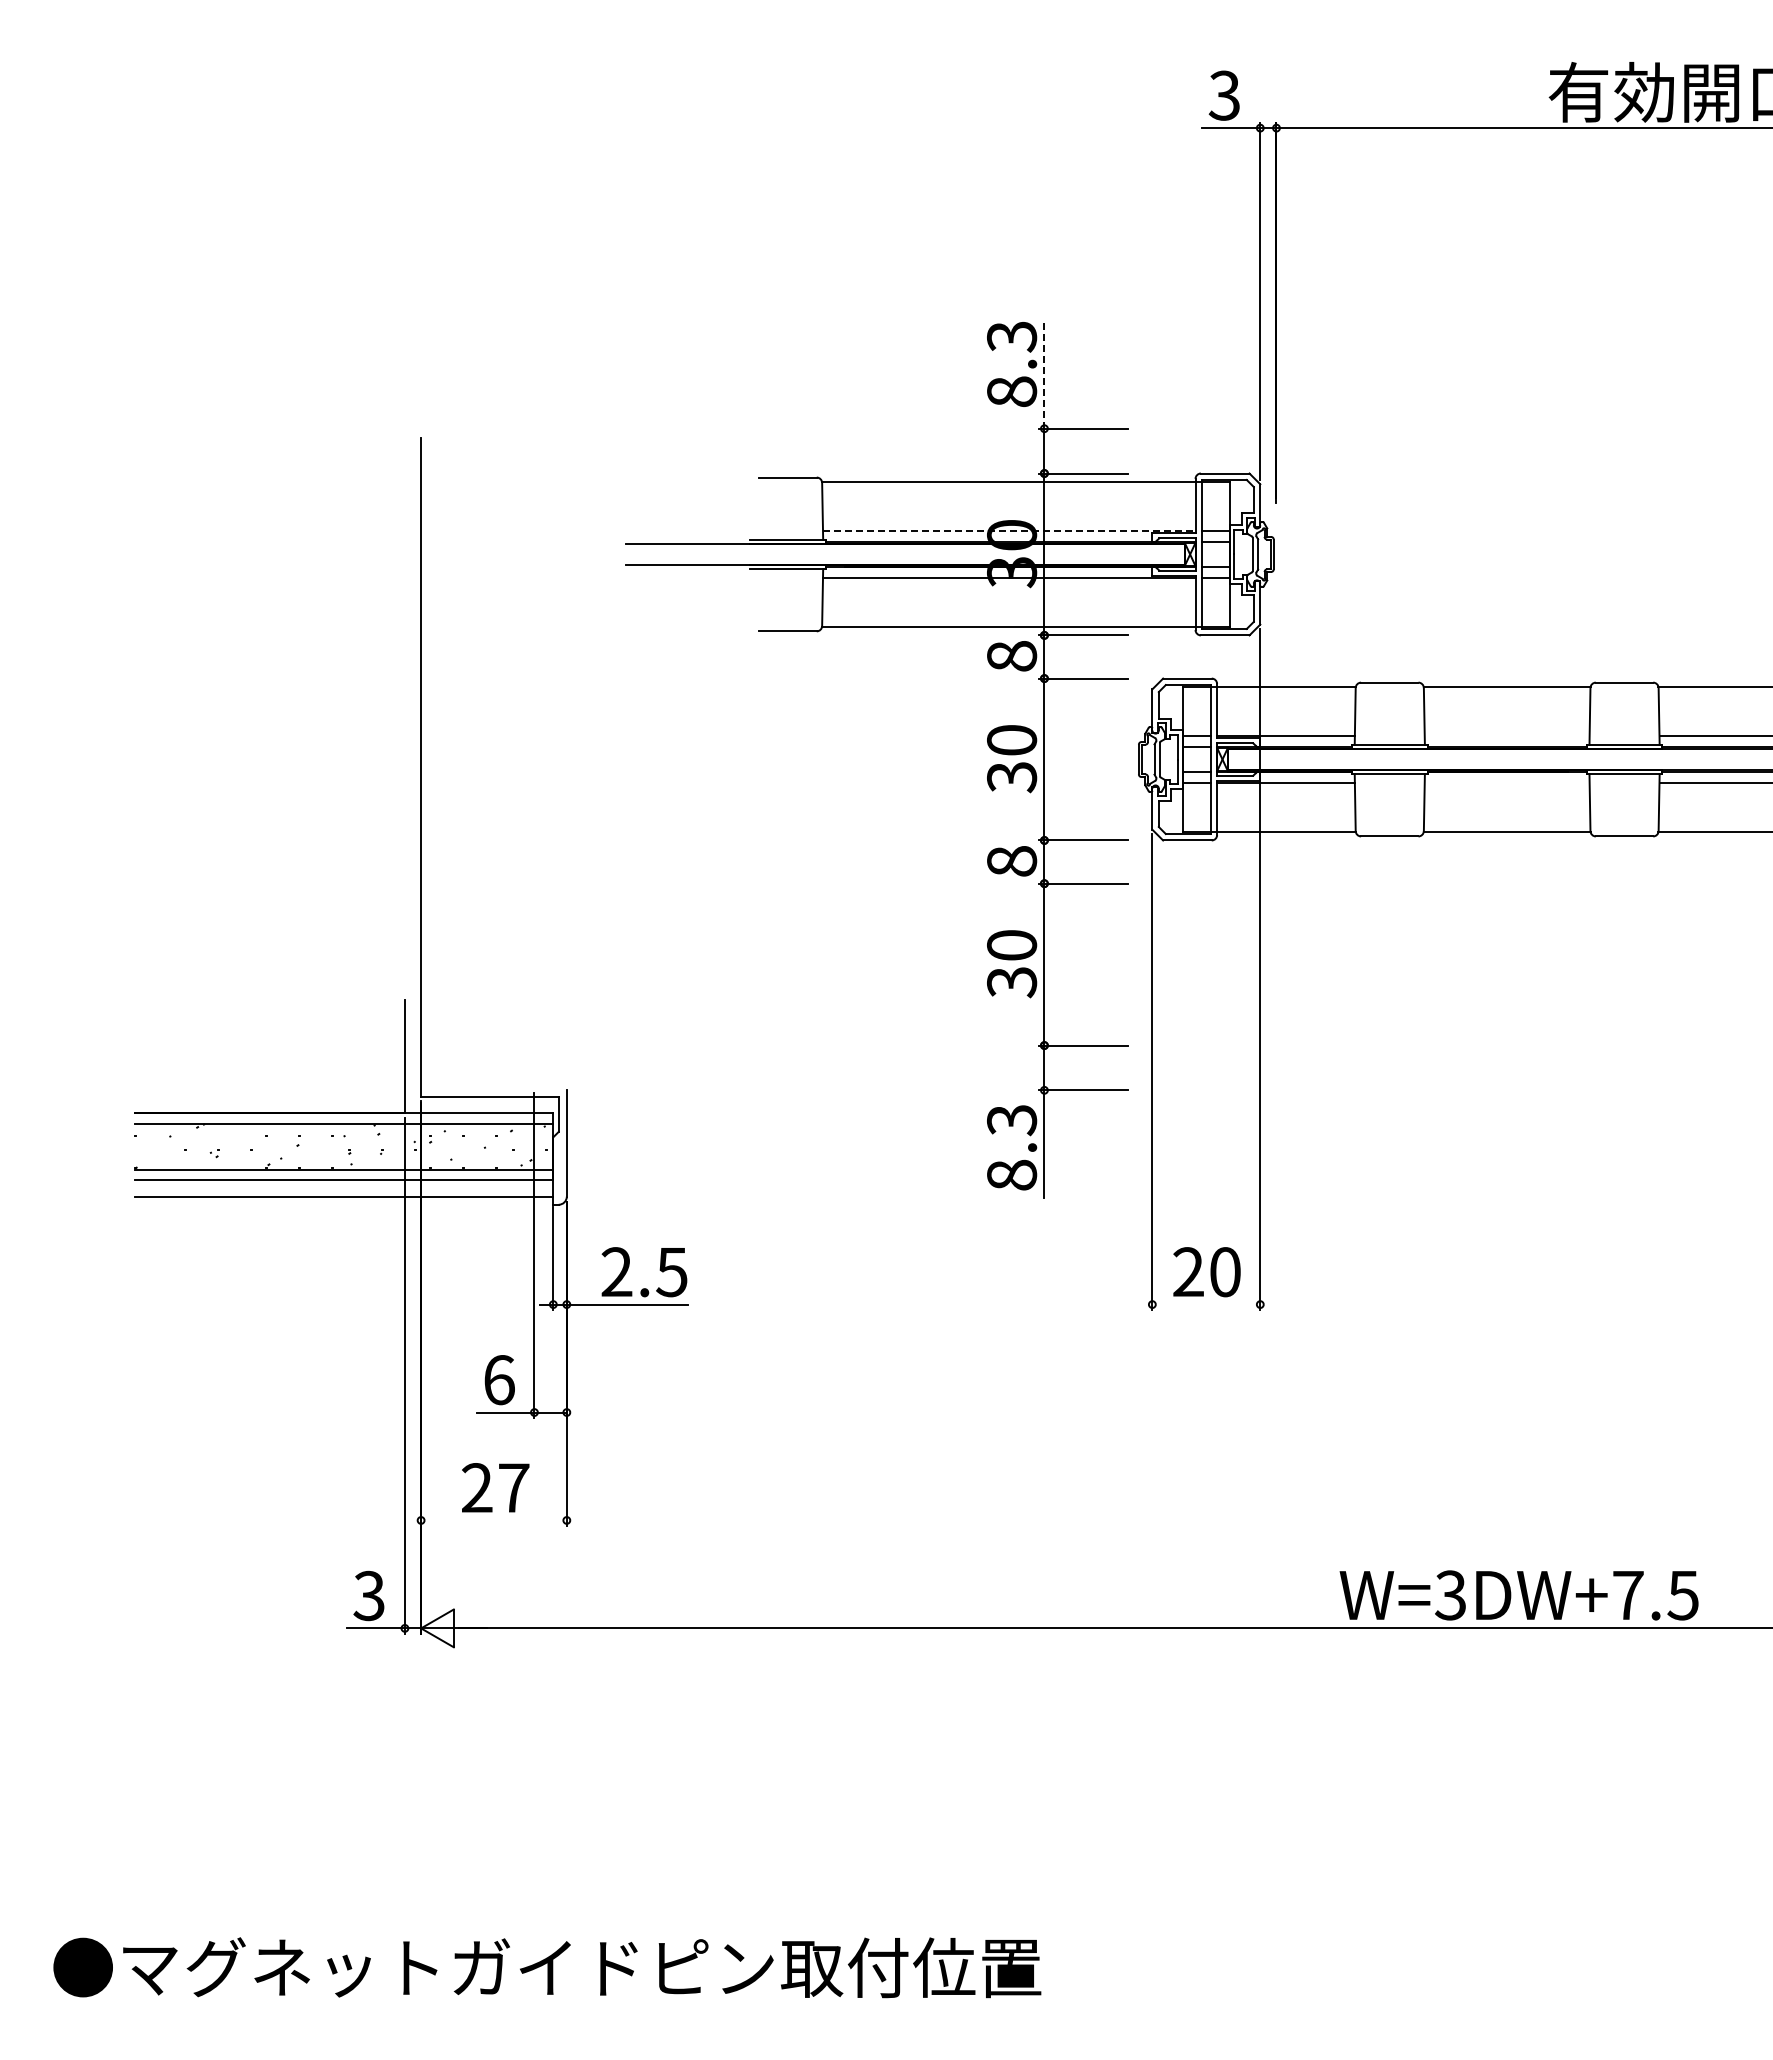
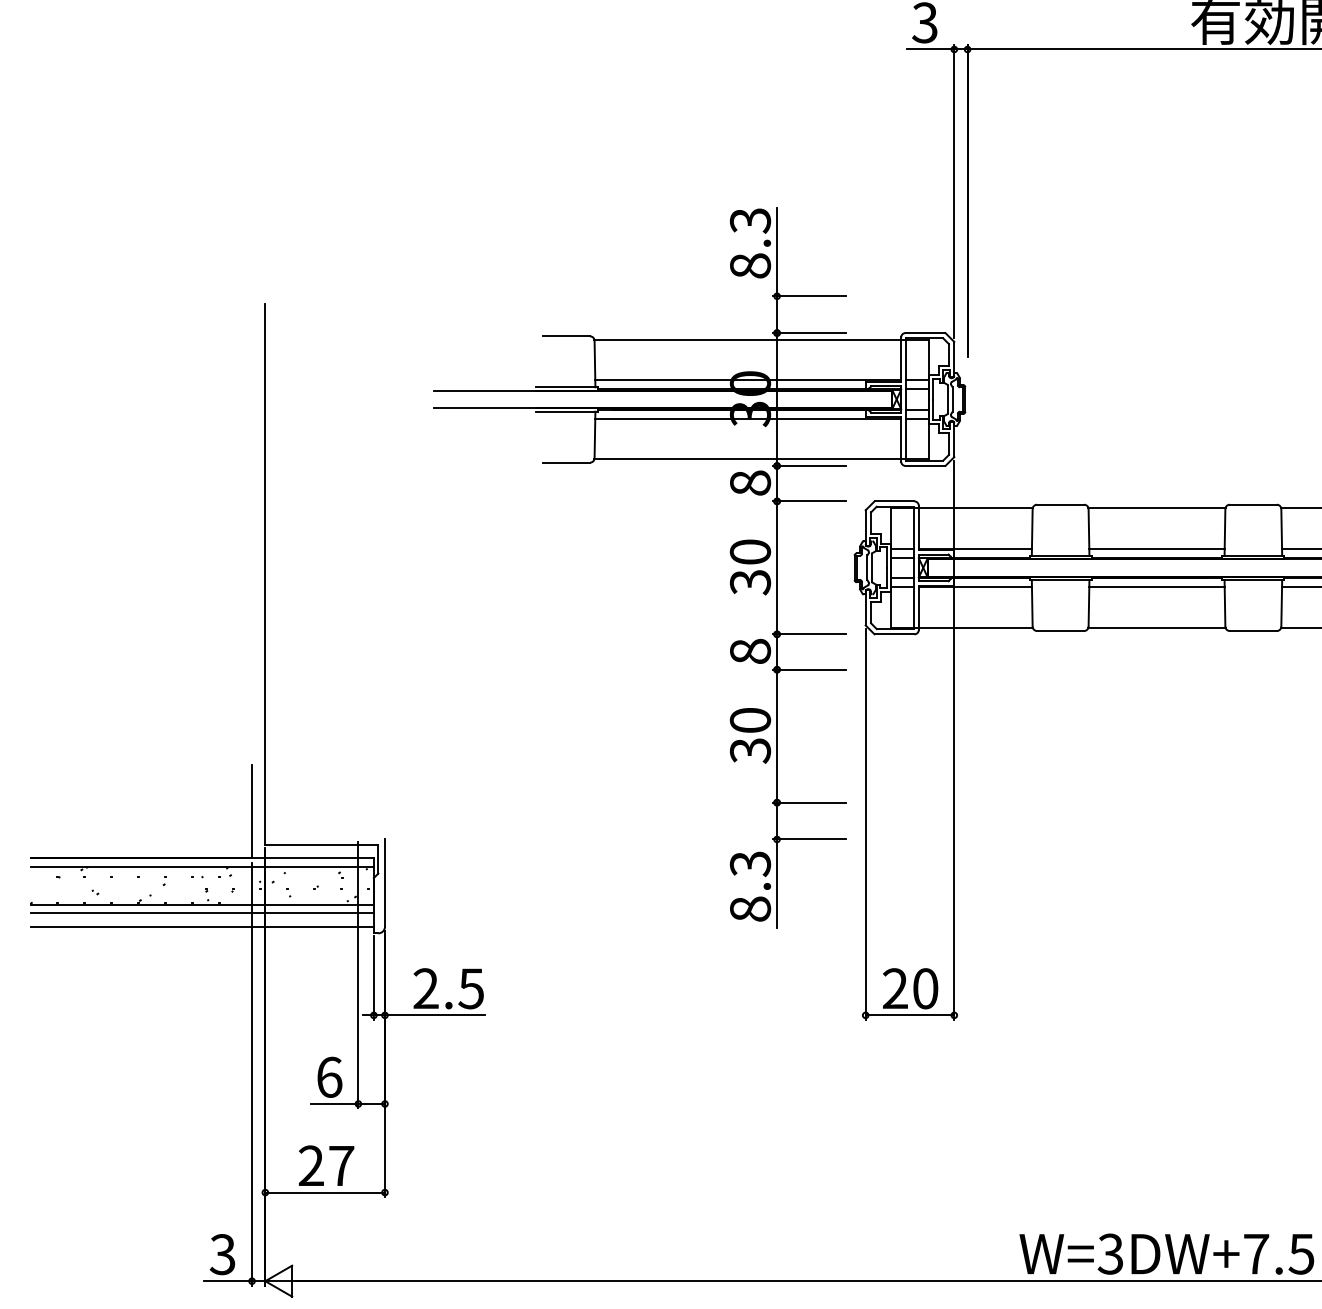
line: (1044, 374) -> (777, 251), dashed -> solid
line: (1009, 531) -> (748, 380), dashed -> solid
line: (1506, 736) -> (1156, 548), added
line: (1506, 782) -> (1156, 586), added
line: (1206, 1304) -> (910, 1015), added
line: (493, 1520) -> (324, 1192), added

